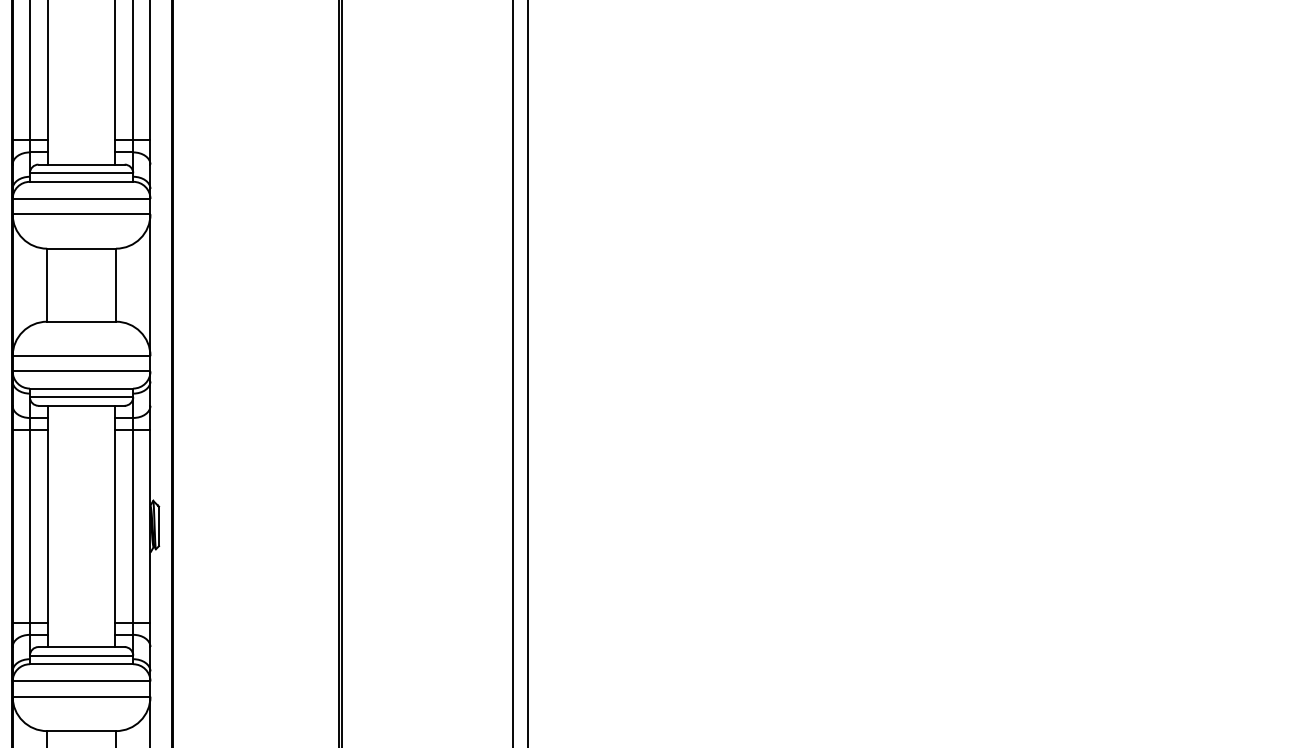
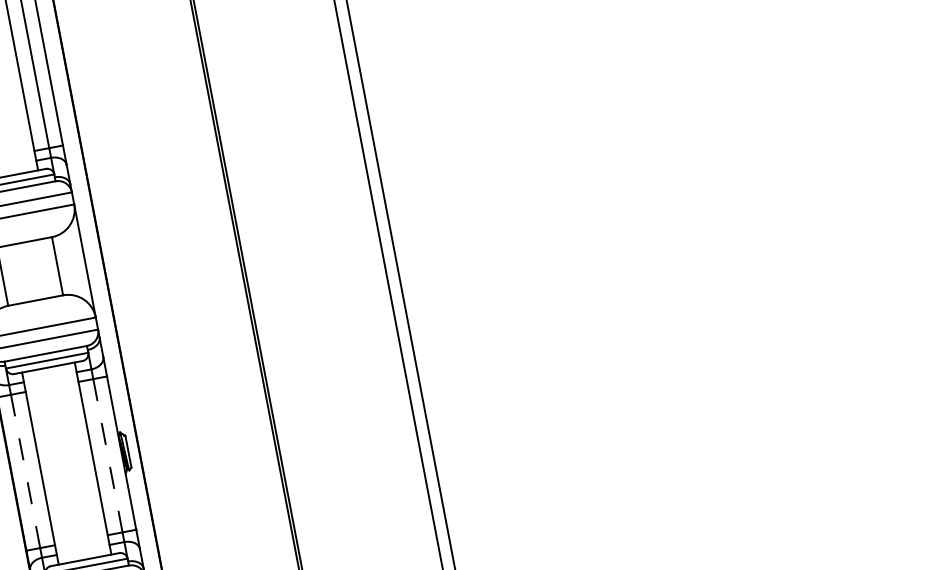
line: (29, 525) -> (25, 470), solid -> dashed
line: (133, 526) -> (108, 455), solid -> dashed

